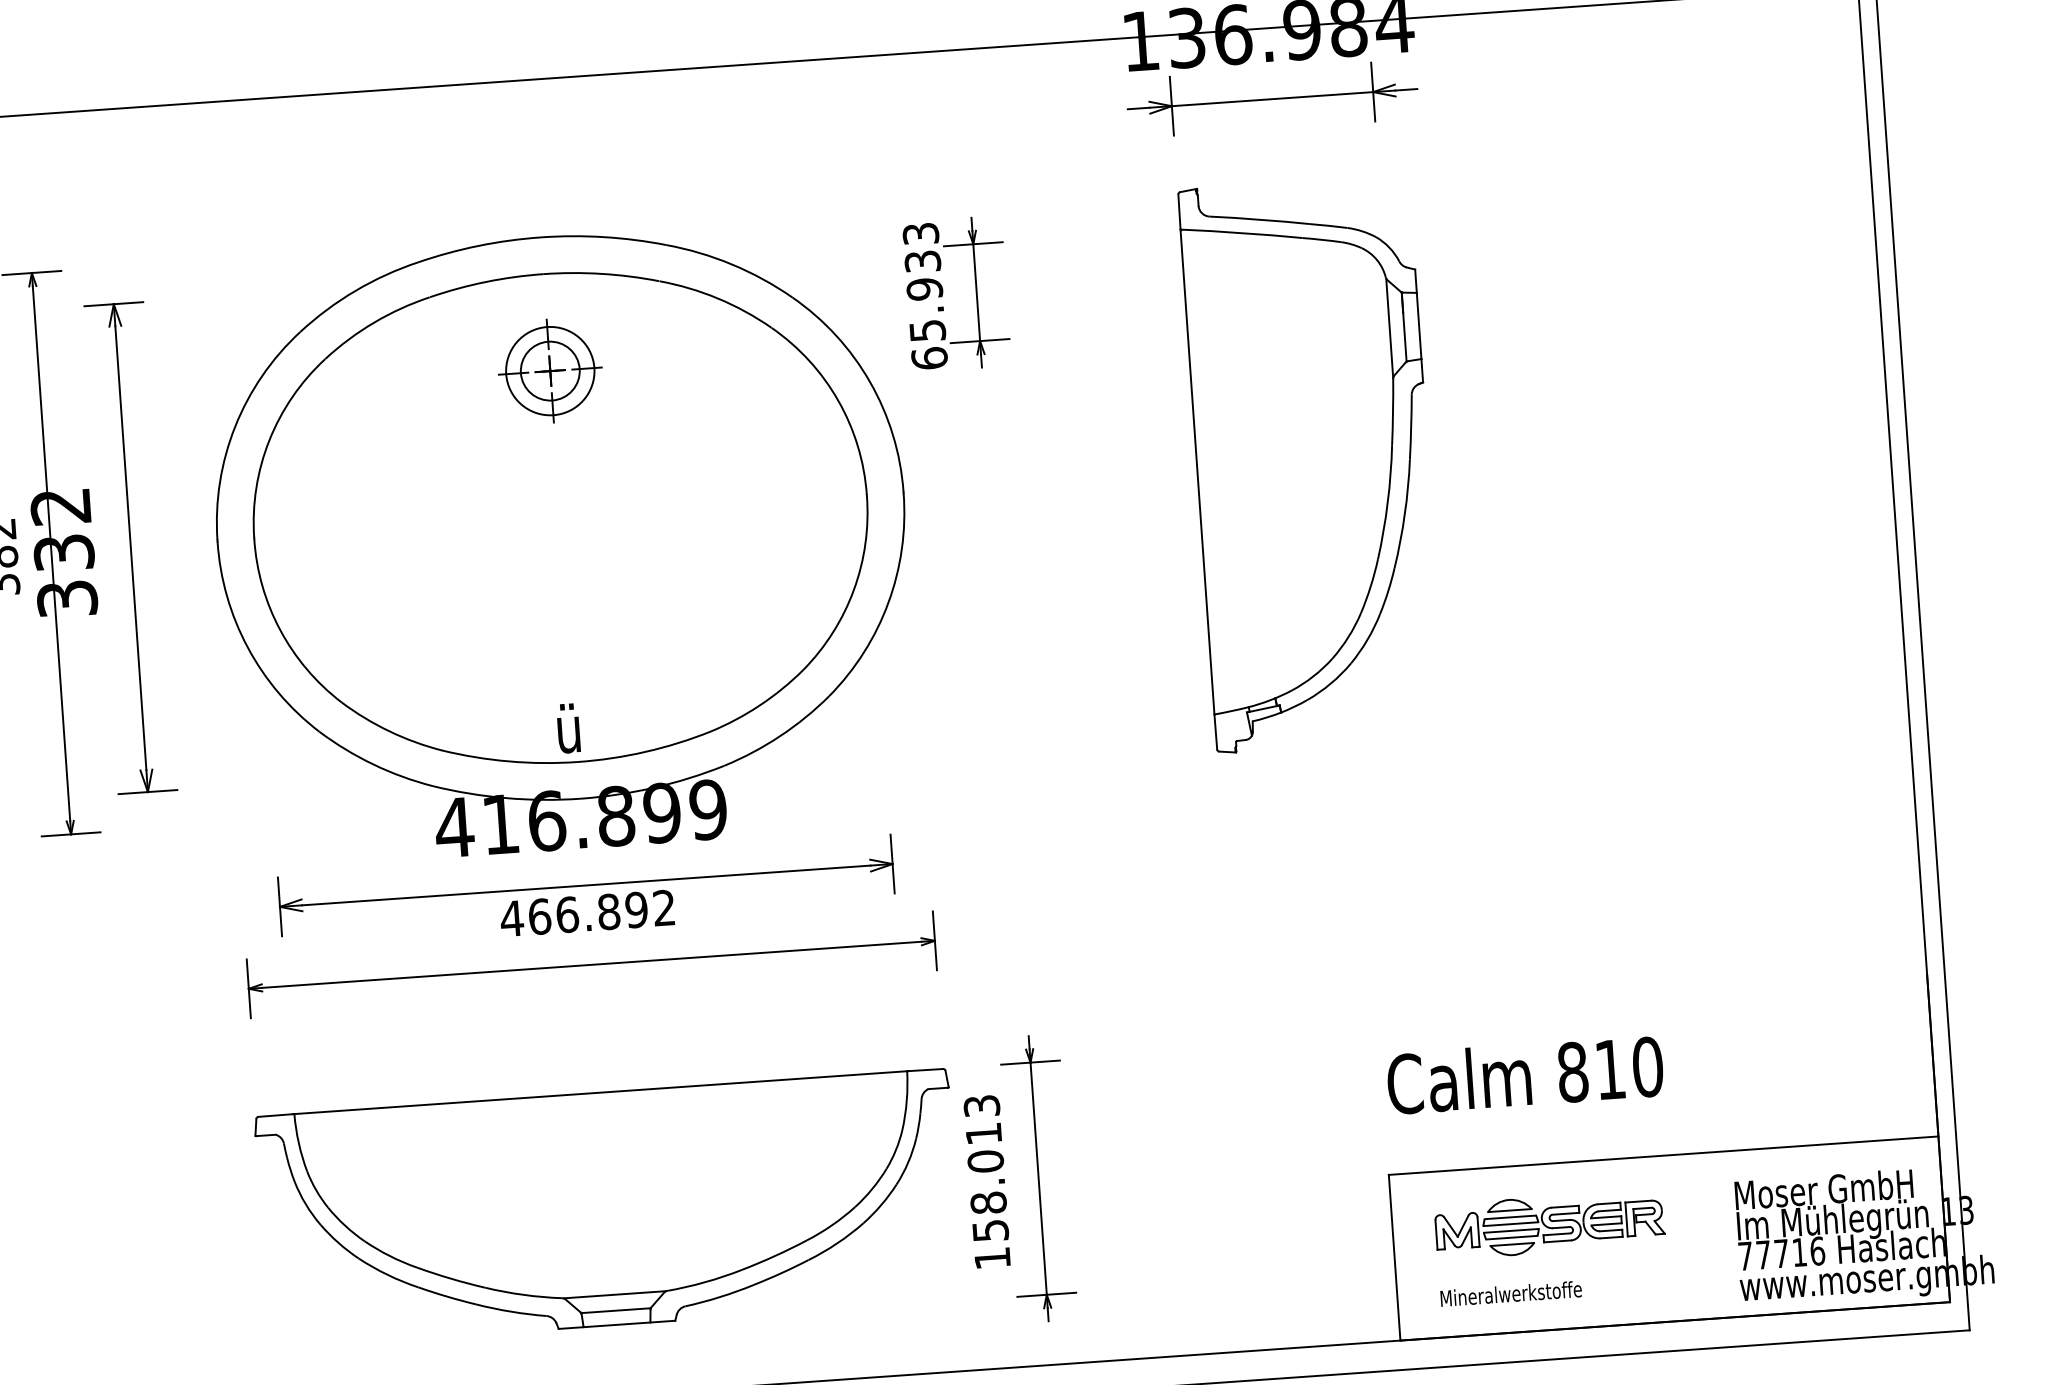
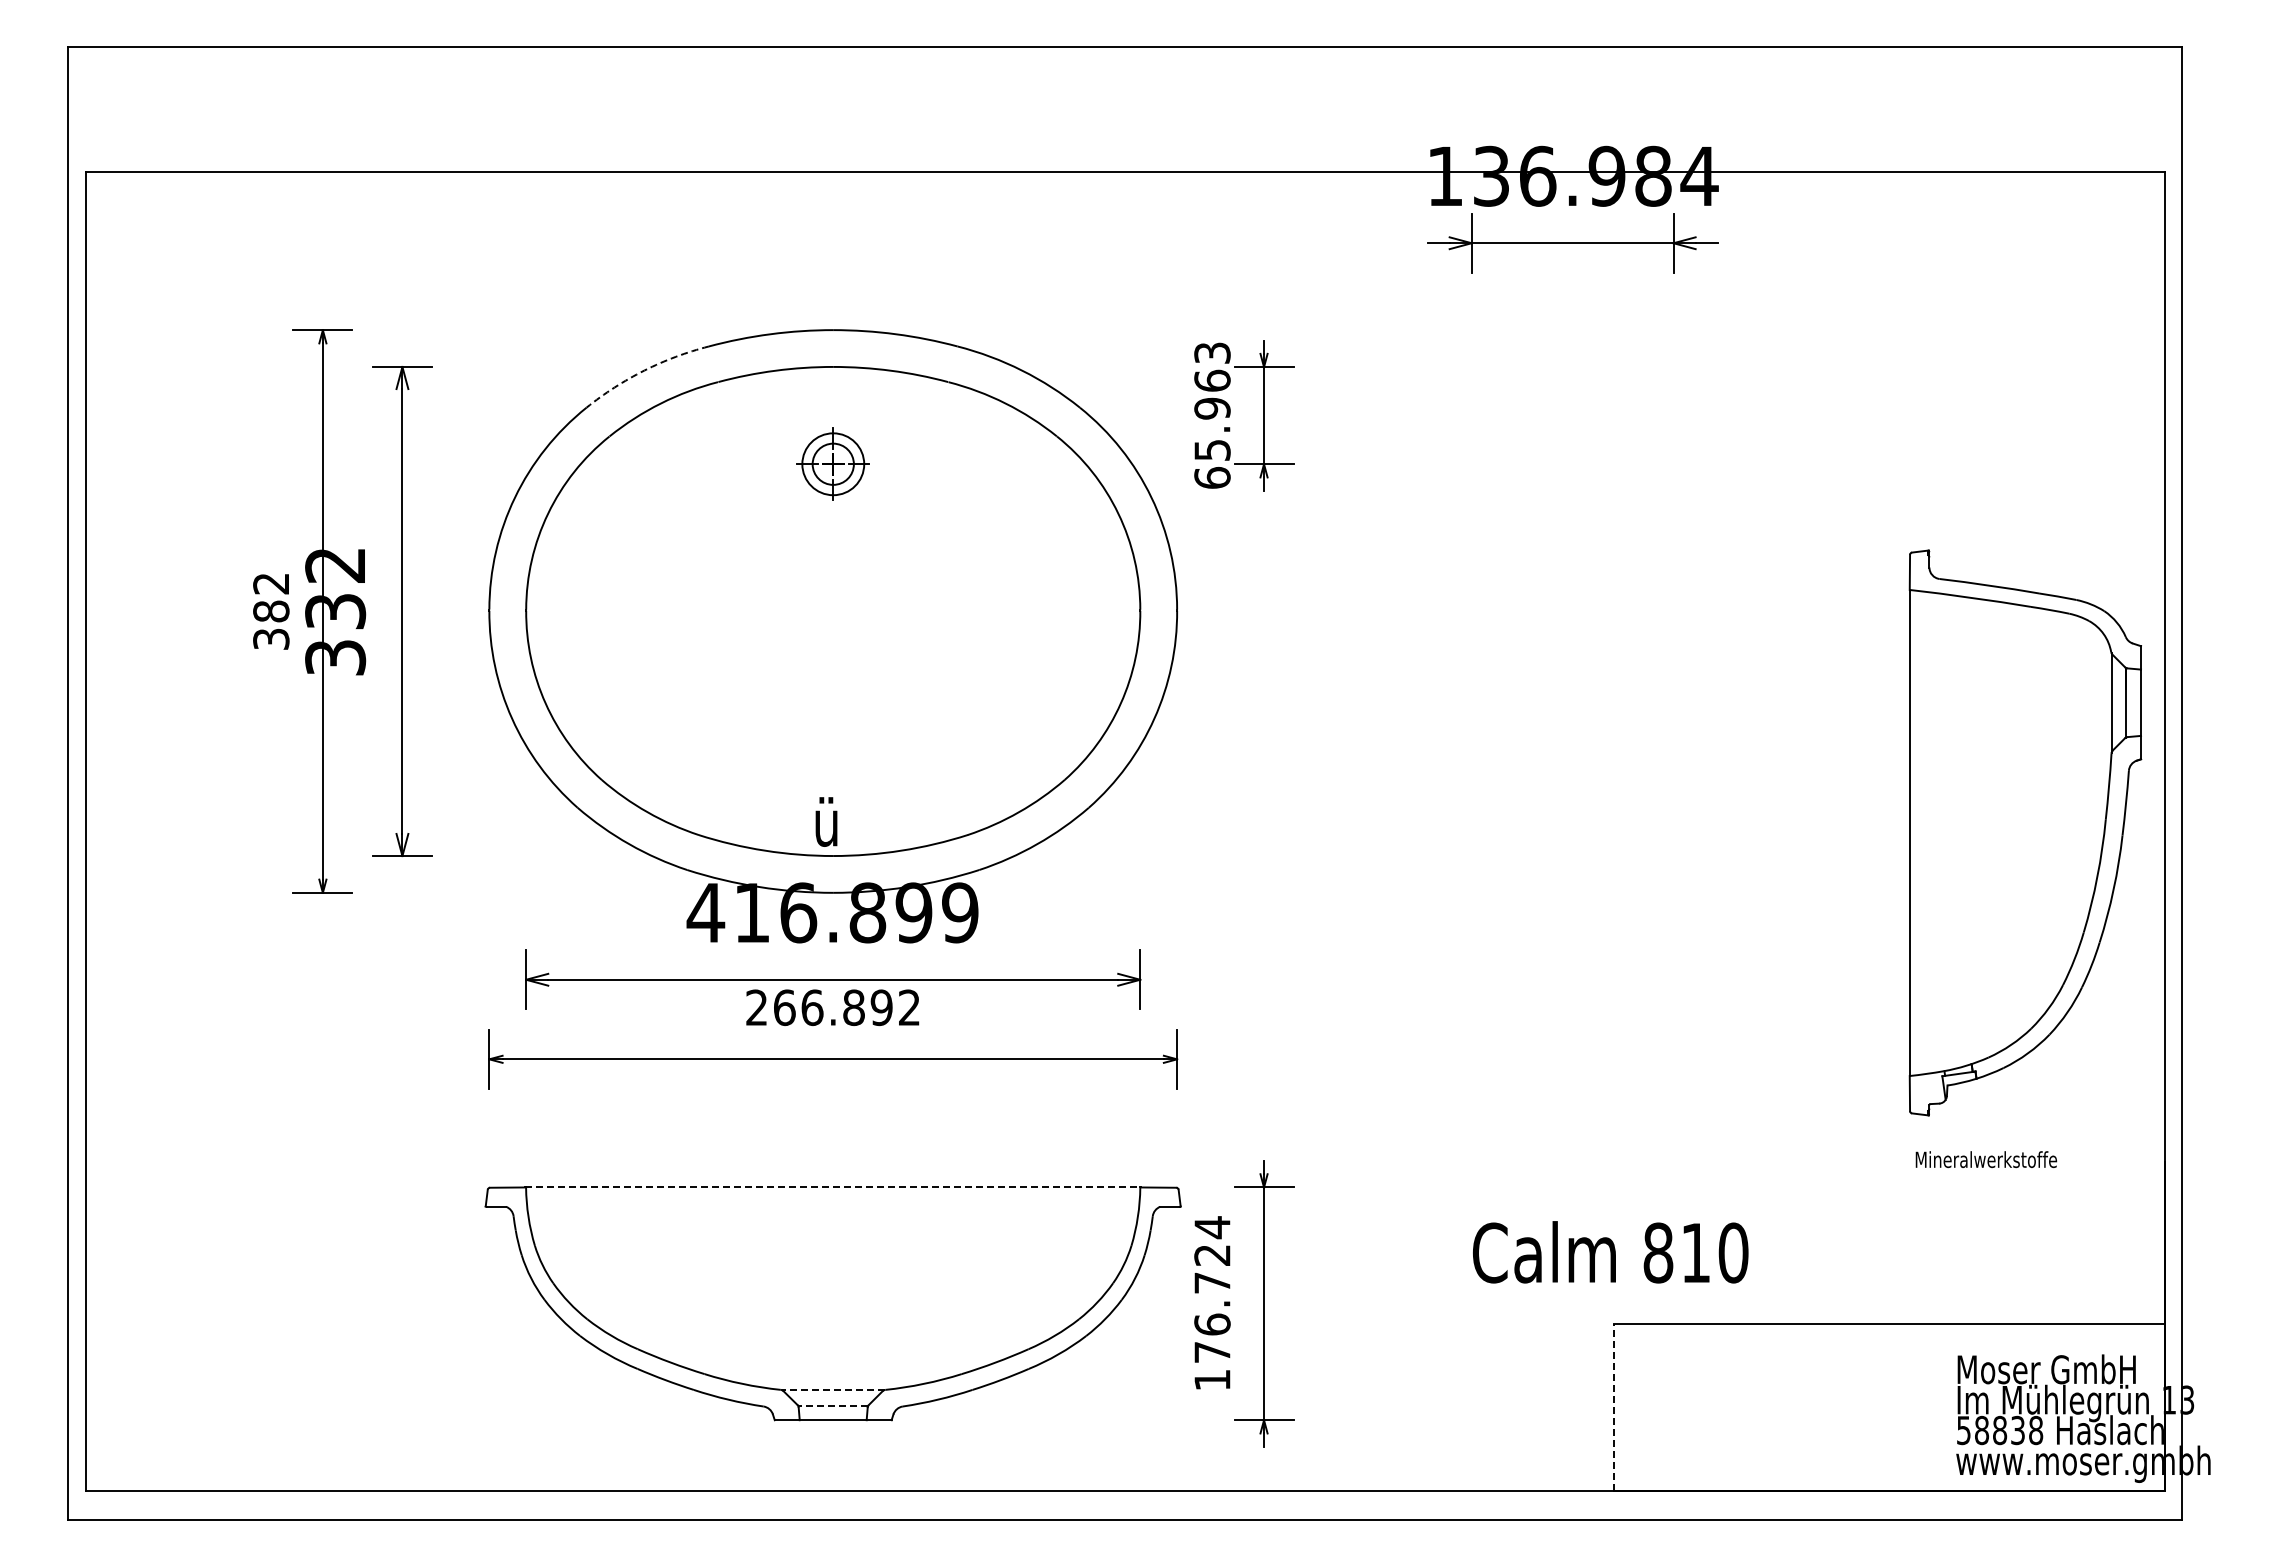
text: (922, 261) -> (1212, 380), 65.933 -> 65.963
arc: (355, 290) -> (644, 370), solid -> dashed
part: (550, 371) -> (833, 464), size x0.7
part: (1312, 463) -> (2025, 832), moved
text: (511, 918) -> (756, 1007), 466.892 -> 266.892
text: (1525, 1075) -> (1610, 1252), moved
line: (601, 1092) -> (833, 1187), solid -> dashed
text: (986, 1167) -> (1212, 1289), 158.013 -> 176.724
part: (1549, 1224) -> (1770, 1385), removed
text: (1782, 1253) -> (2000, 1430), 77716 -> 58838
line: (1394, 1257) -> (1613, 1407), solid -> dashed
text: (1511, 1293) -> (1986, 1159), moved
line: (614, 1295) -> (832, 1390), solid -> dashed
line: (616, 1311) -> (833, 1406), solid -> dashed

